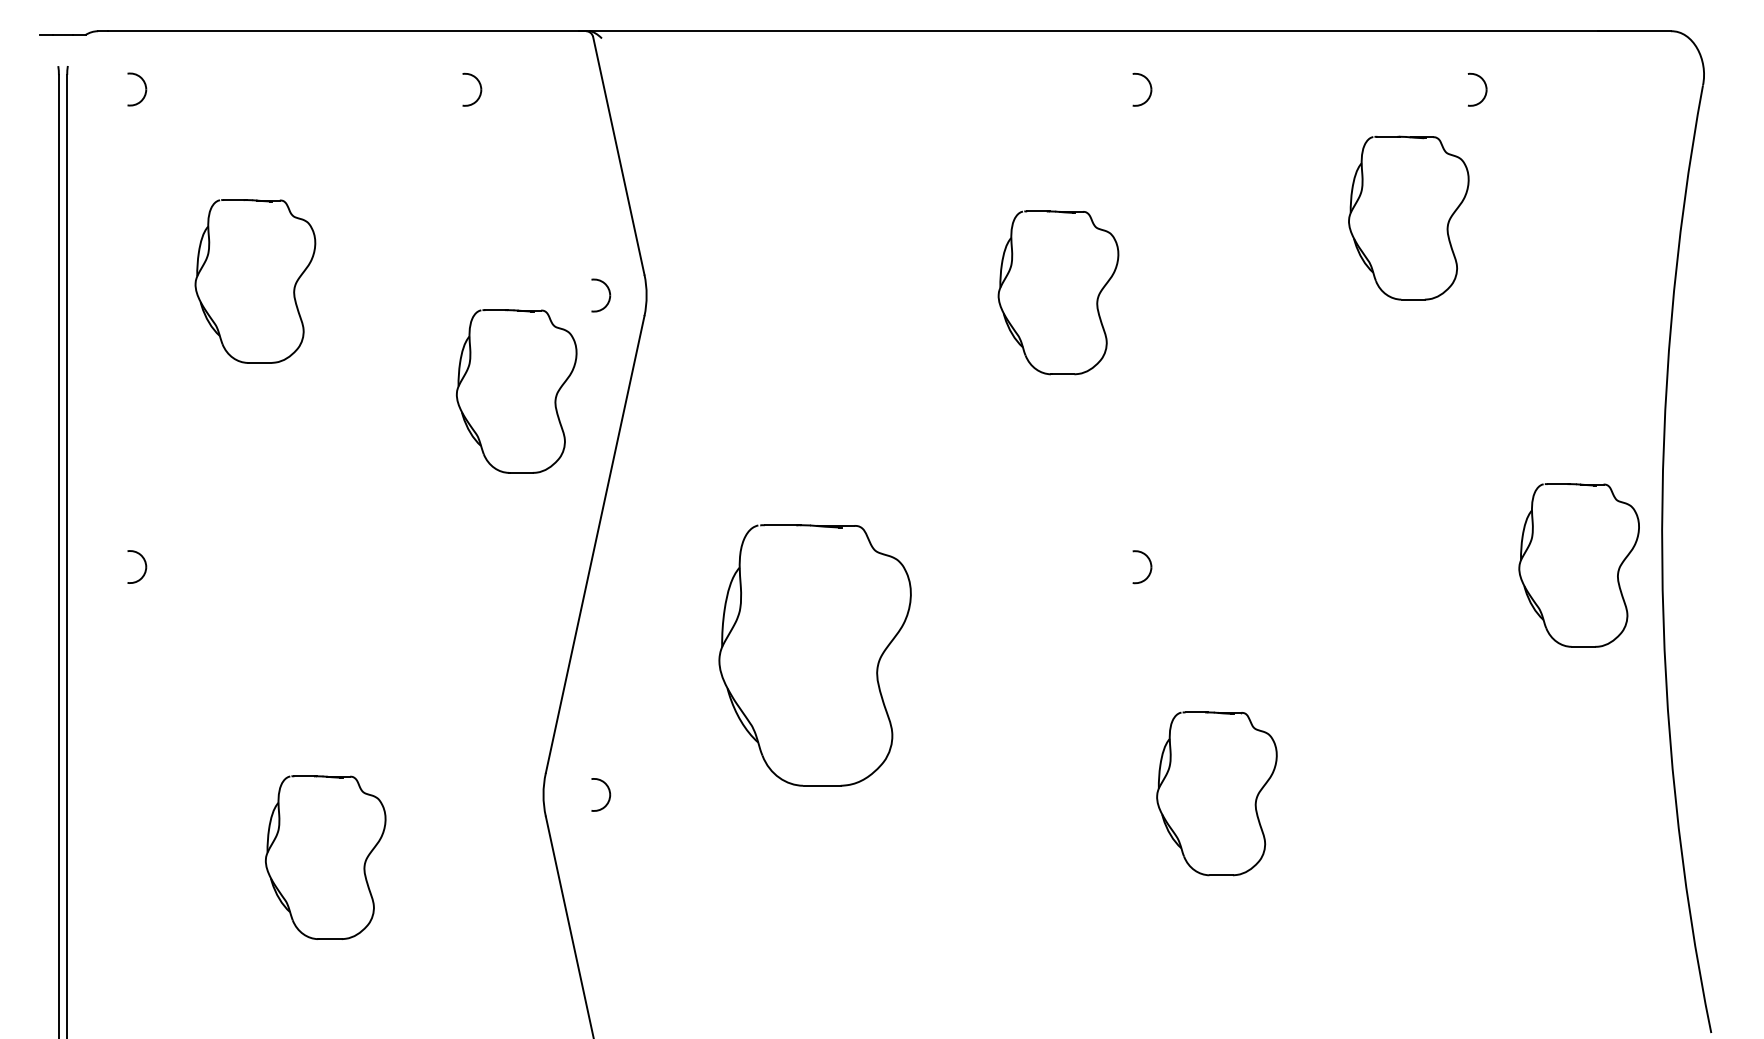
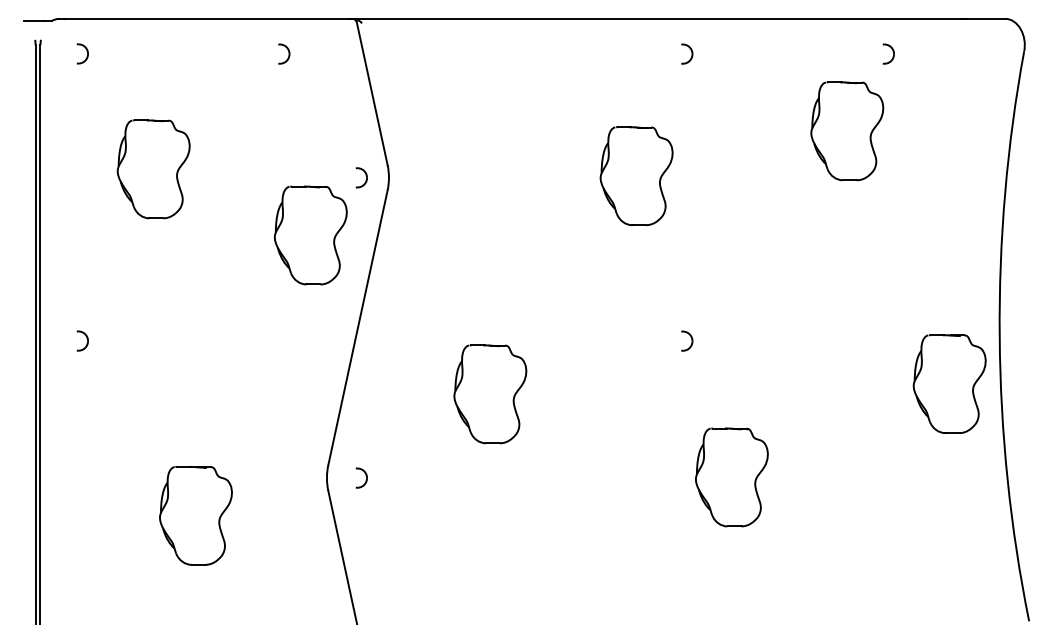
part: (1578, 564) -> (949, 383), moved
part: (815, 655) -> (490, 394), size x0.62

